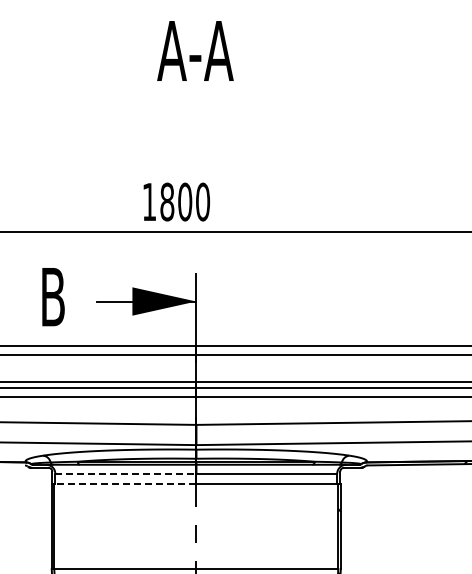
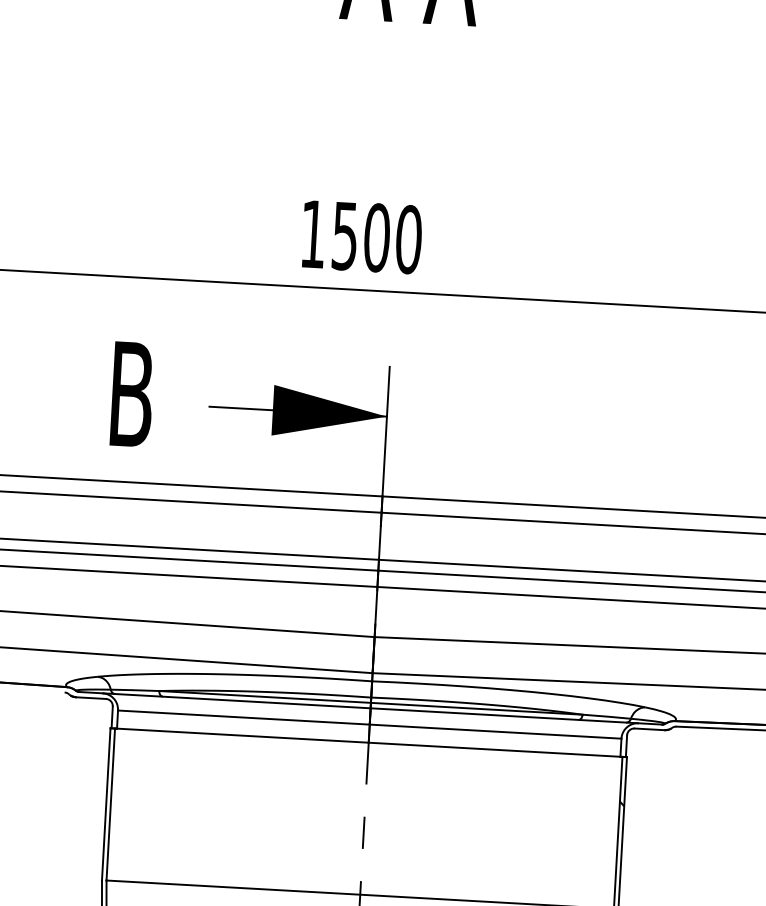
text: (167, 201) -> (345, 235), 1800 -> 1500
line: (126, 473) -> (245, 716), dashed -> solid
line: (125, 484) -> (242, 736), dashed -> solid

